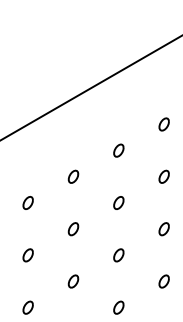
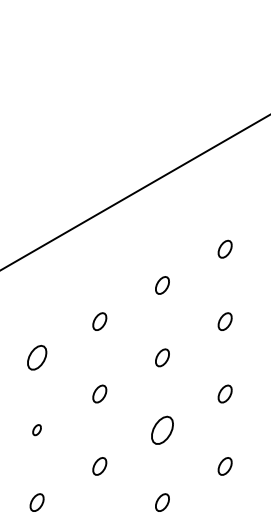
part: (27, 202) -> (36, 357), size x1.4
part: (27, 254) -> (36, 429), size x0.6
part: (118, 254) -> (162, 429), size x1.6

